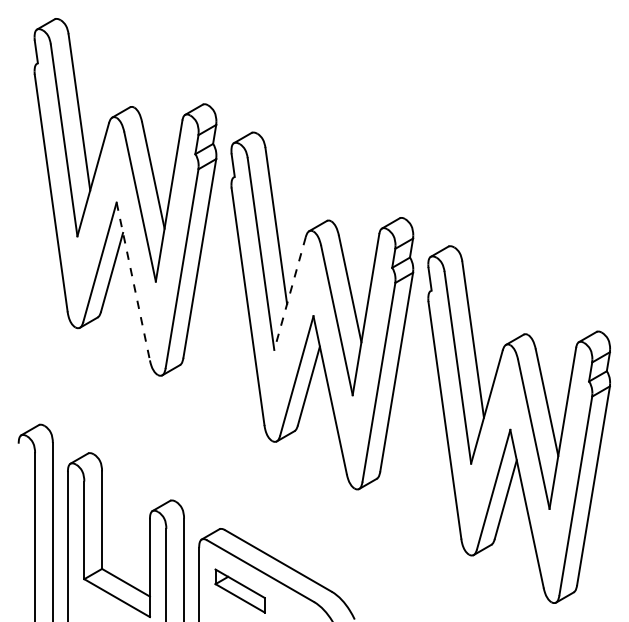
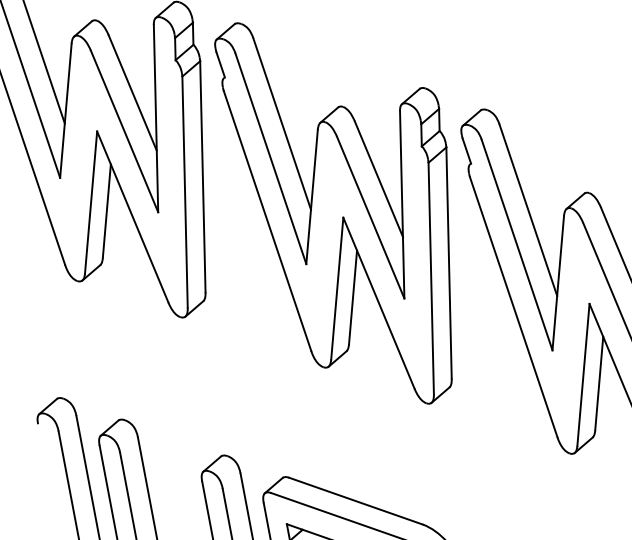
line: (133, 281) -> (132, 216), dashed -> solid
line: (290, 293) -> (312, 196), dashed -> solid

